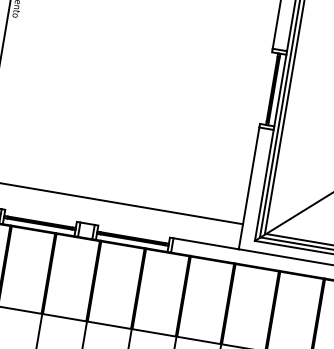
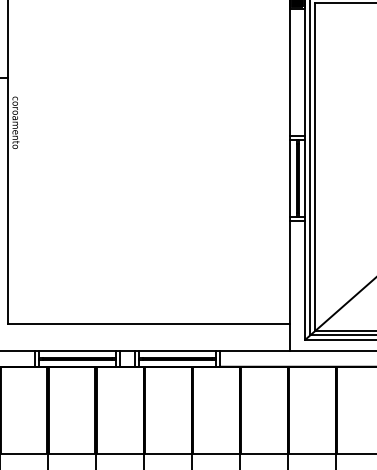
line: (265, 87) -> (289, 177), added
line: (40, 215) -> (77, 351), added
line: (134, 231) -> (177, 351), added

